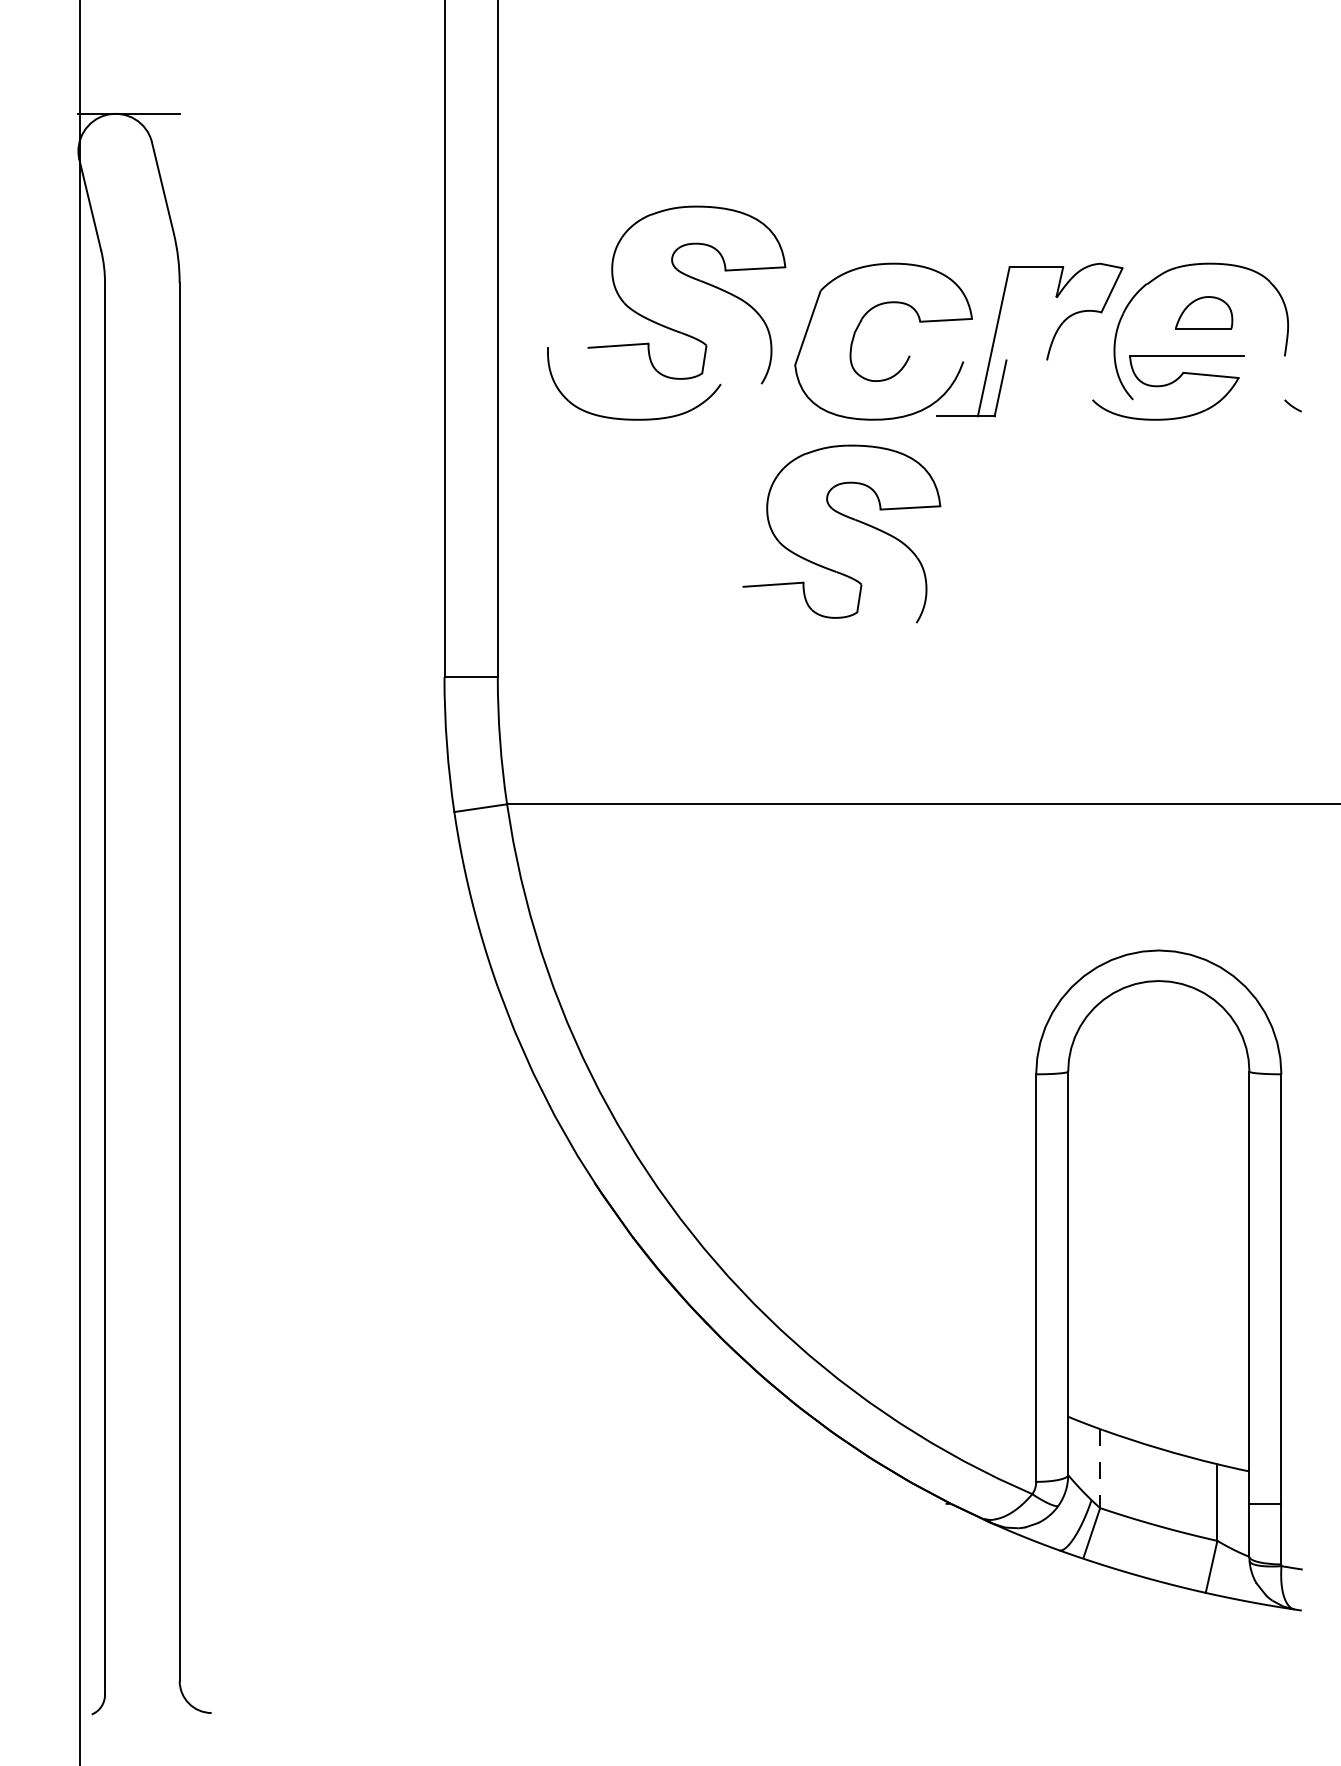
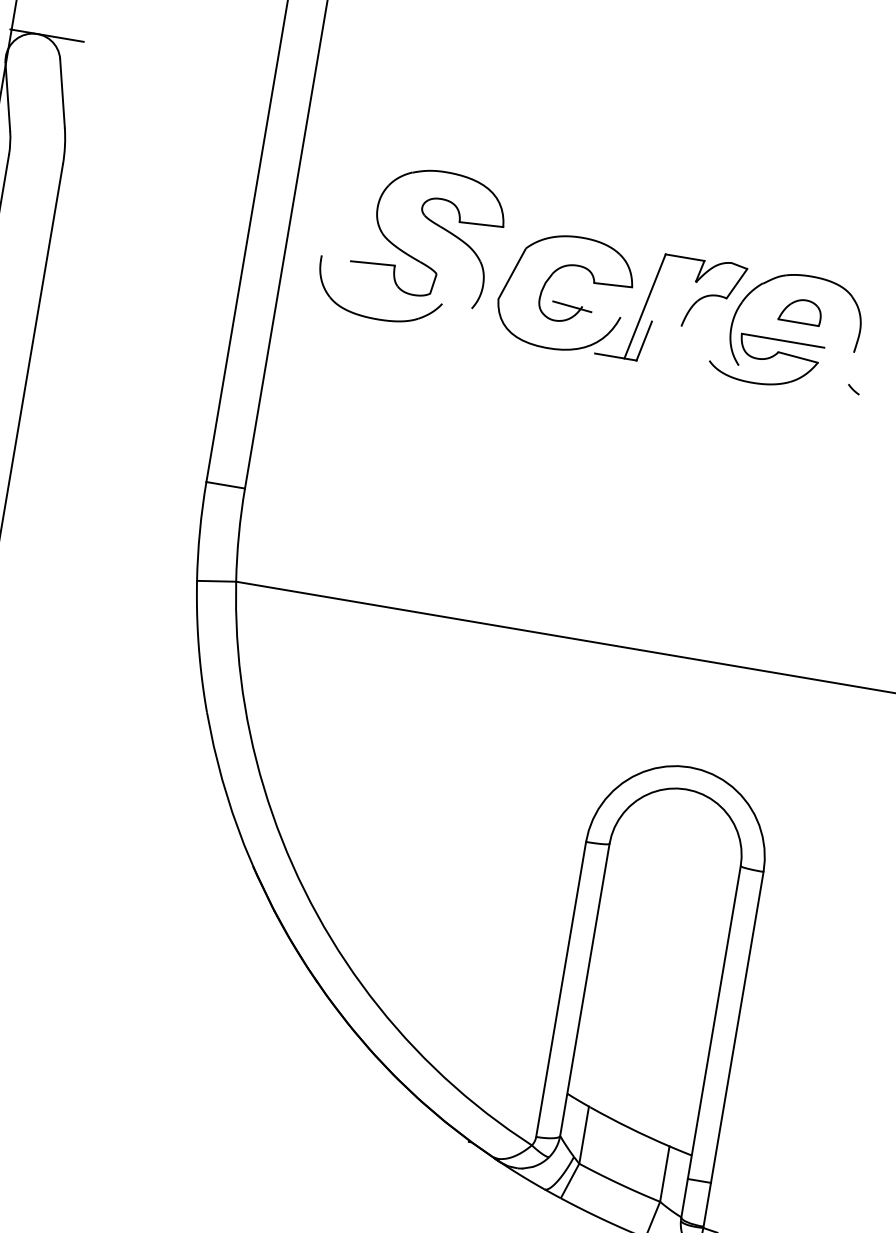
line: (895, 358) -> (571, 306), added
part: (848, 518) -> (518, 416), removed
line: (1100, 1469) -> (584, 1135), dashed -> solid

